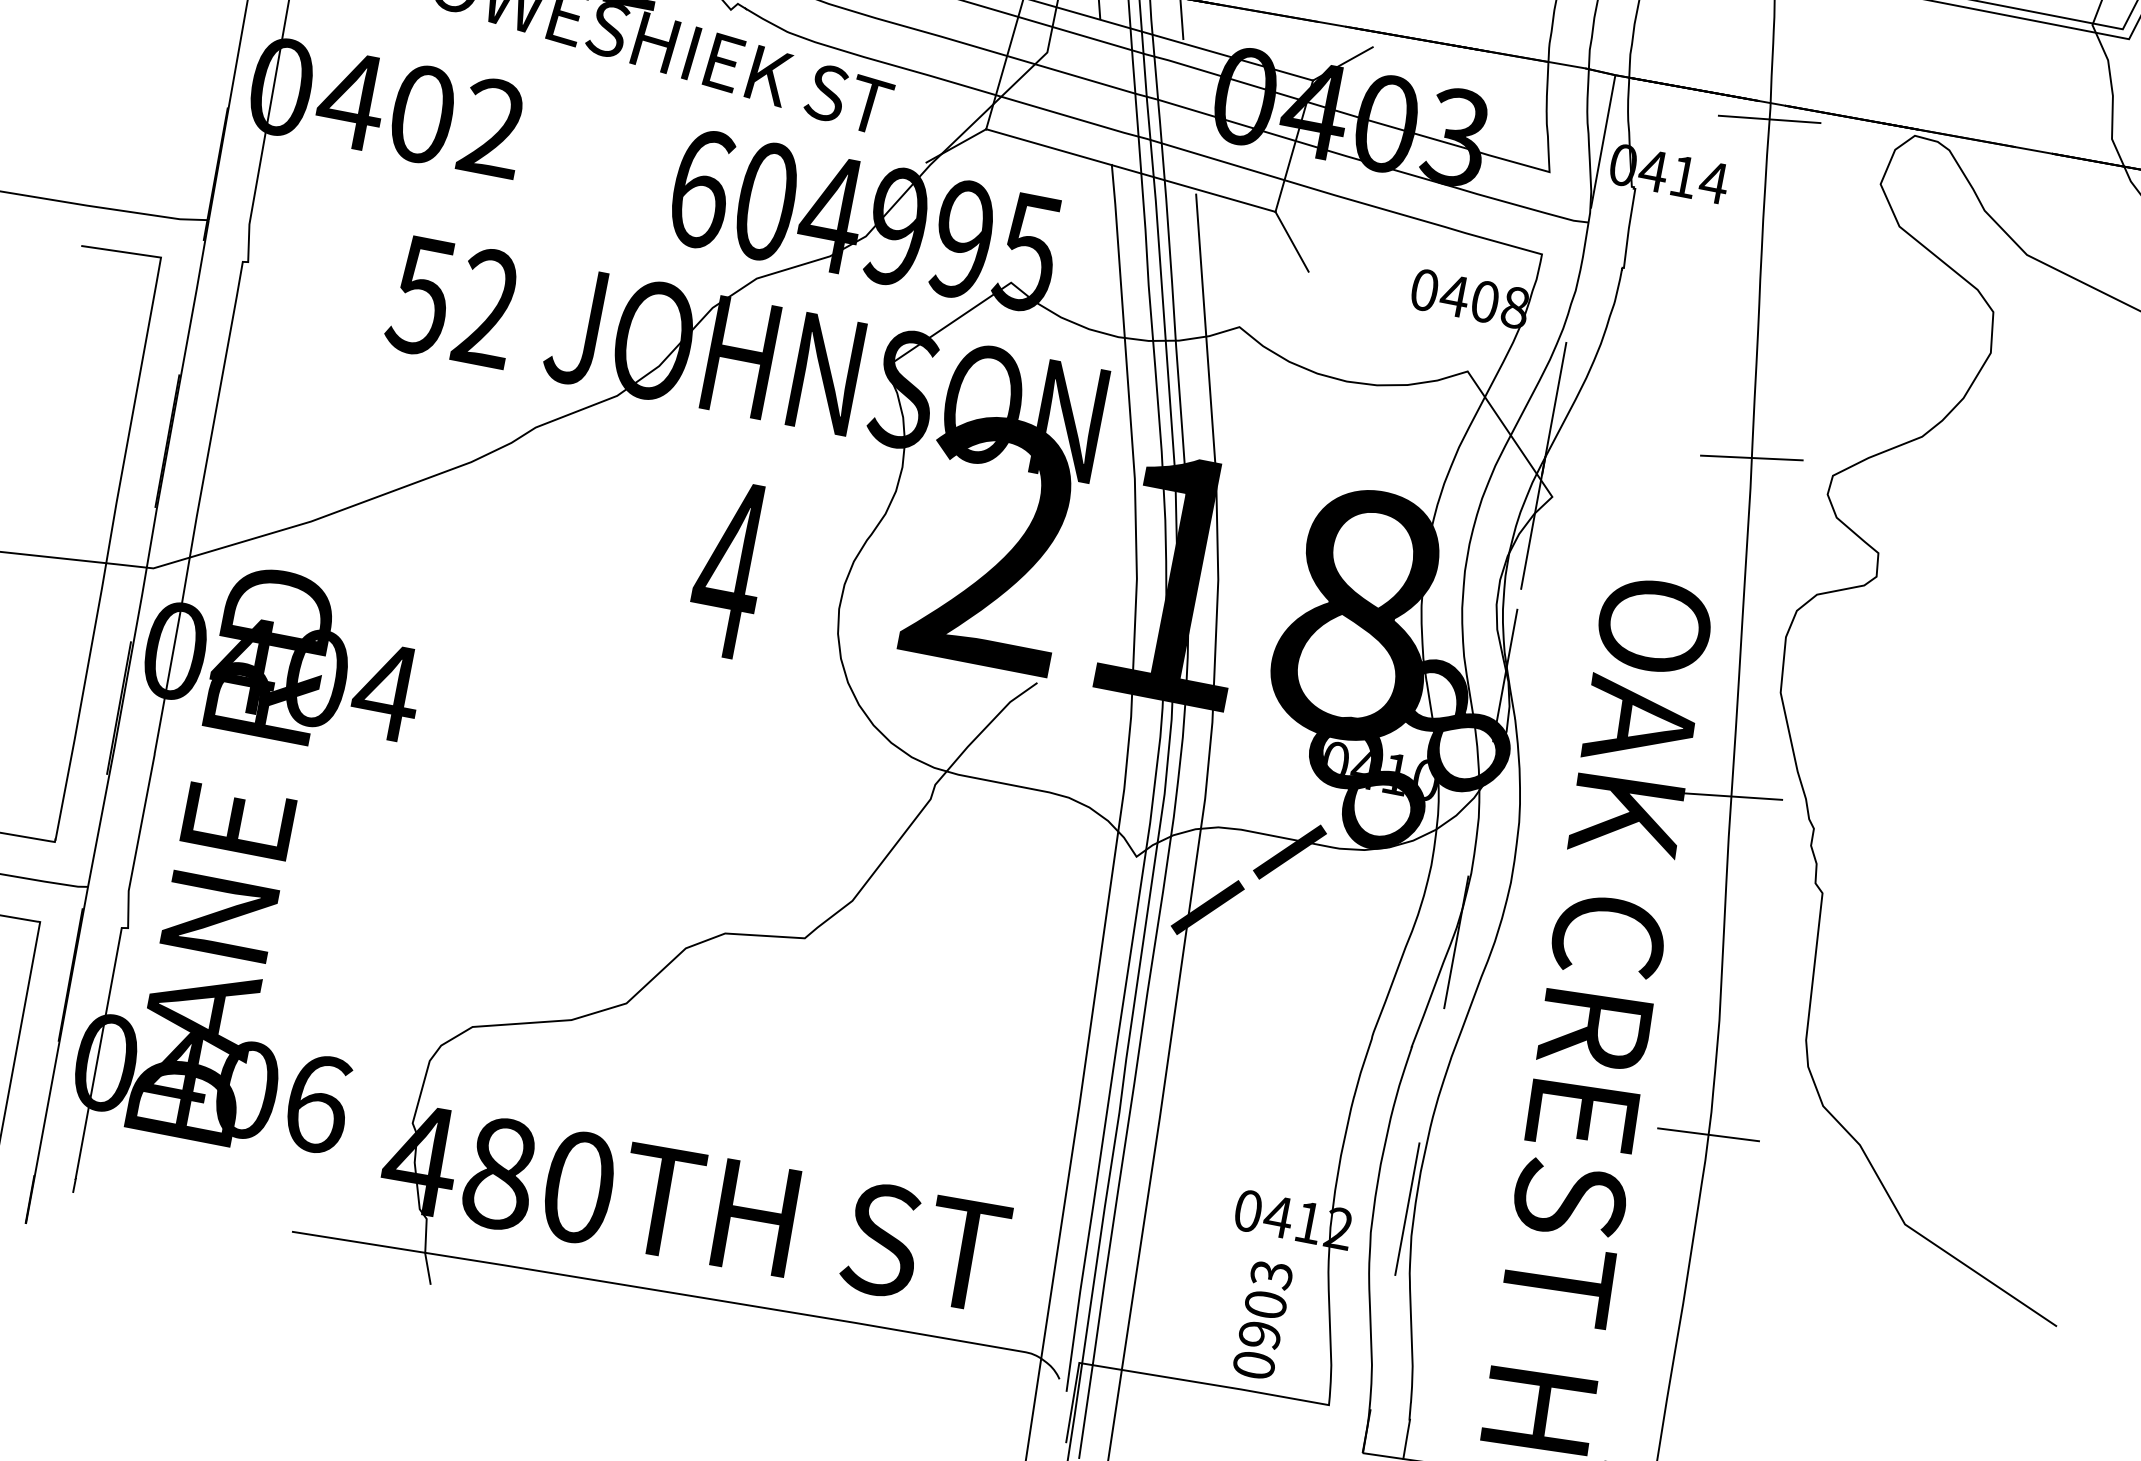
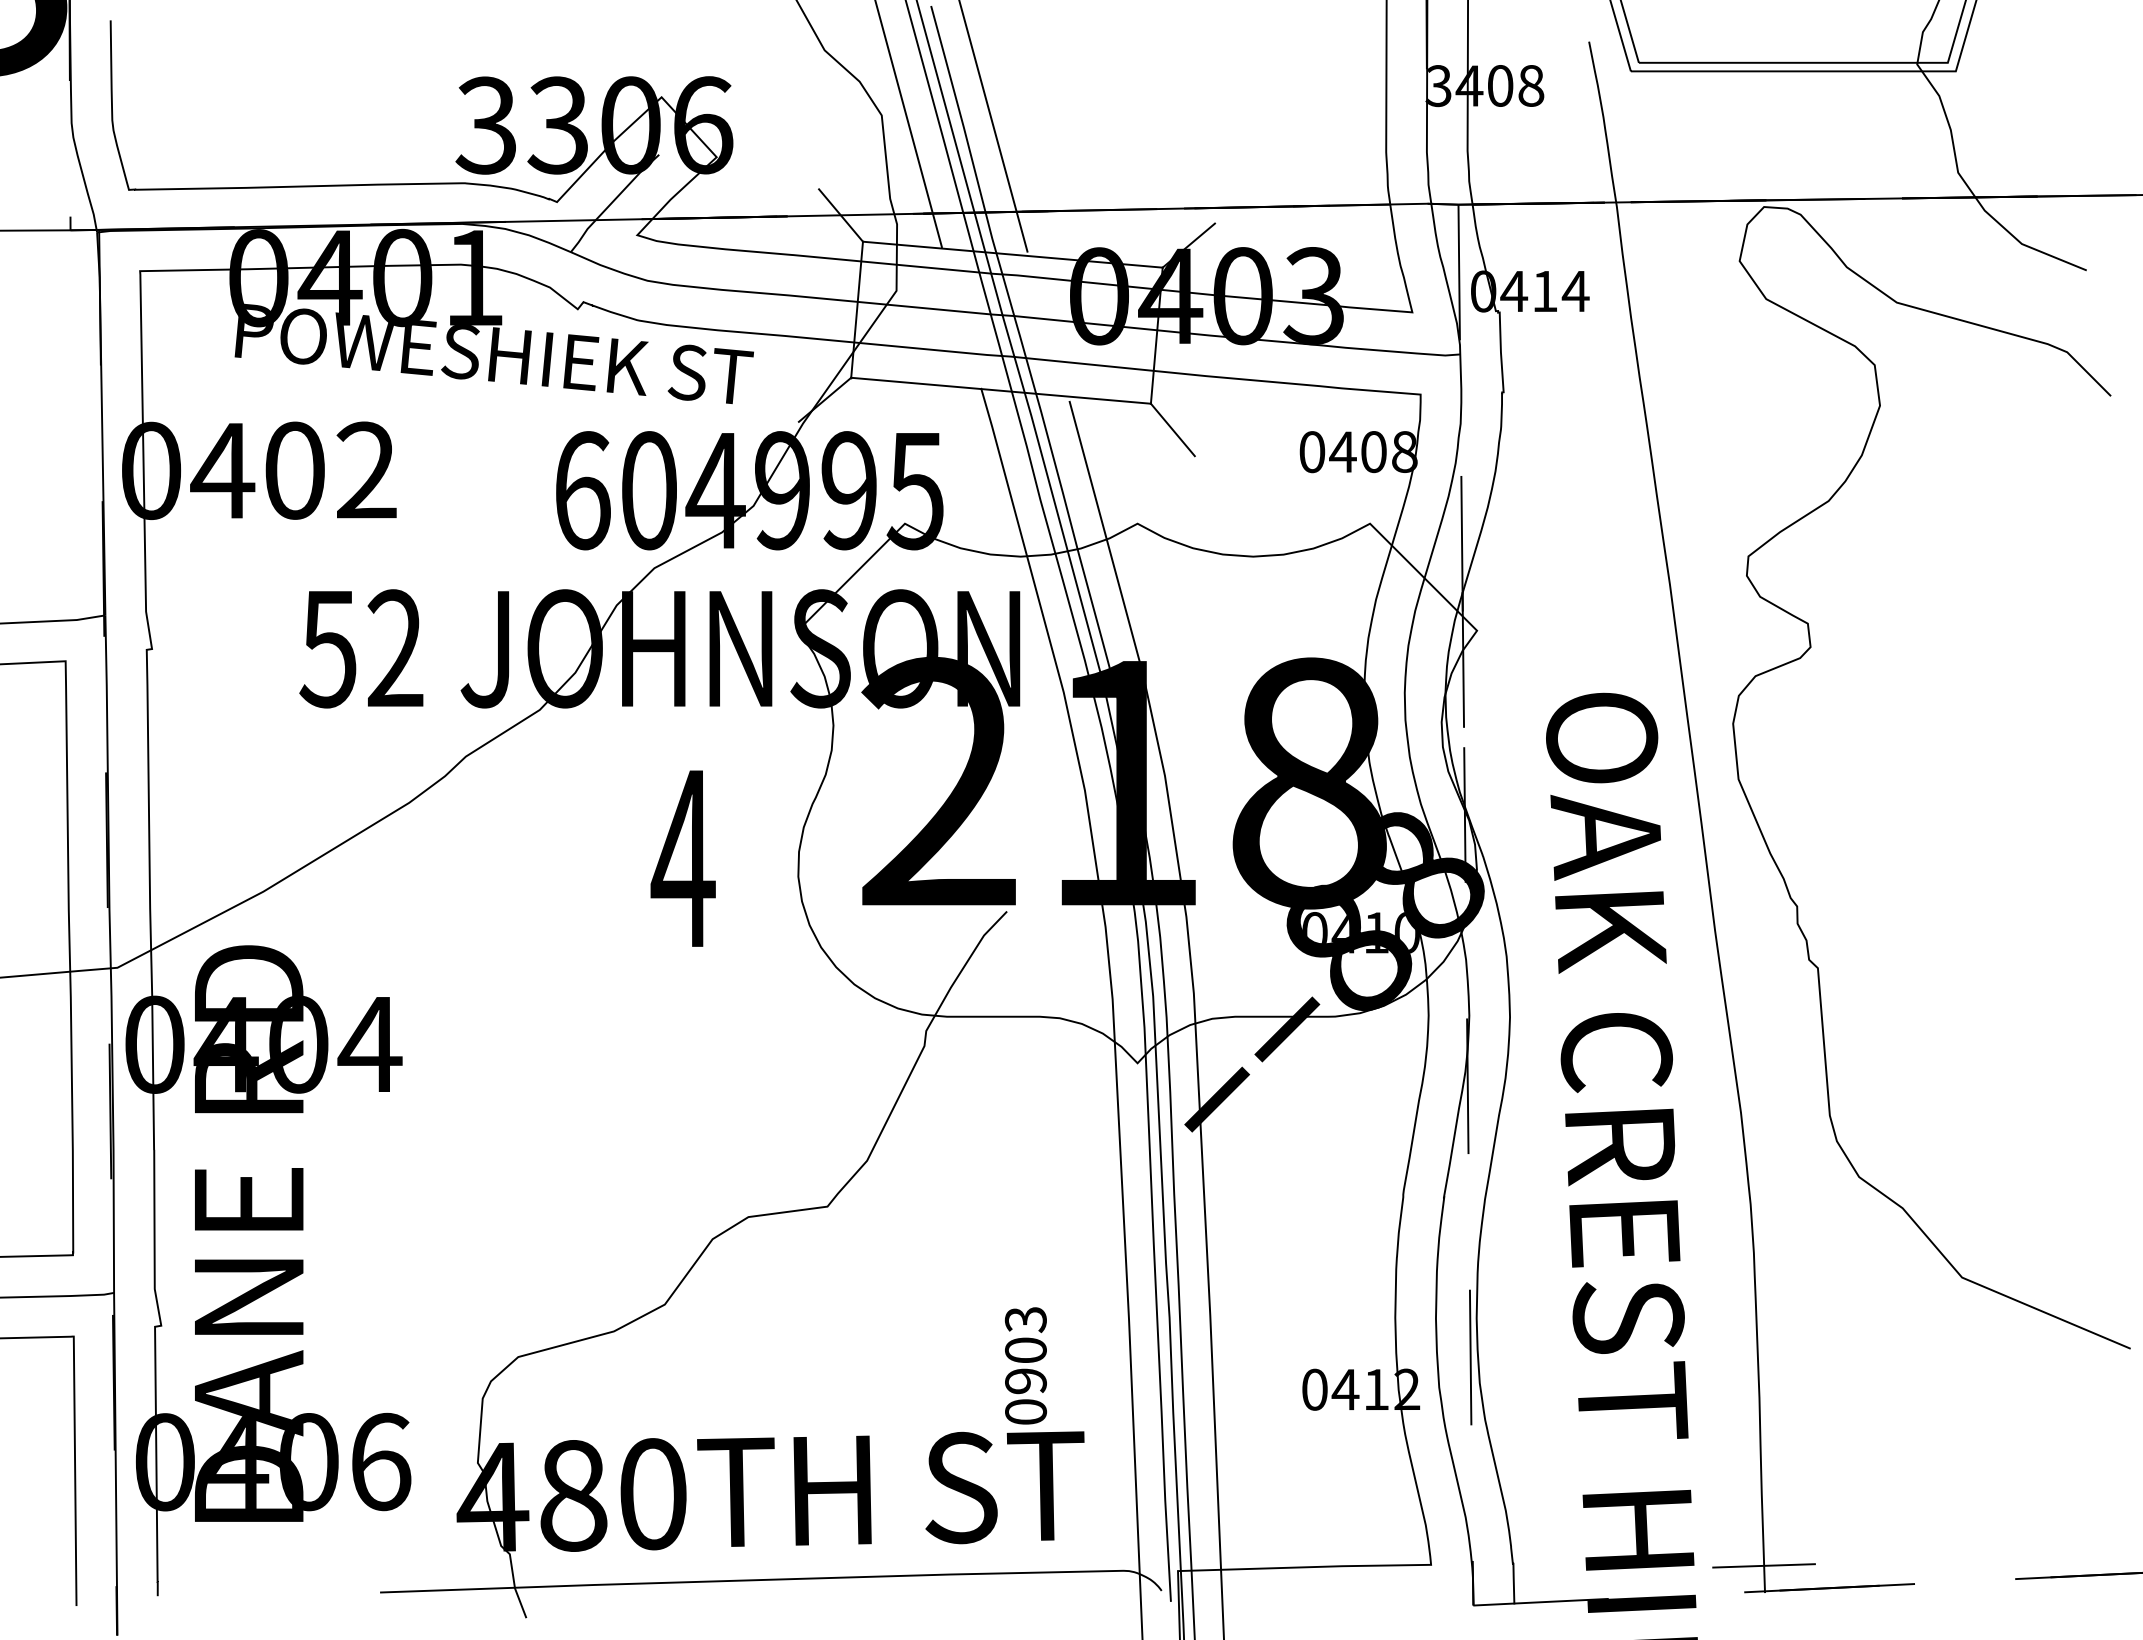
line: (1768, 119) -> (1617, 218), removed
line: (1751, 458) -> (1665, 554), removed
line: (1730, 796) -> (1709, 890), removed
line: (1708, 1134) -> (1751, 1226), removed
text: (1262, 1319) -> (1025, 1365), moved

